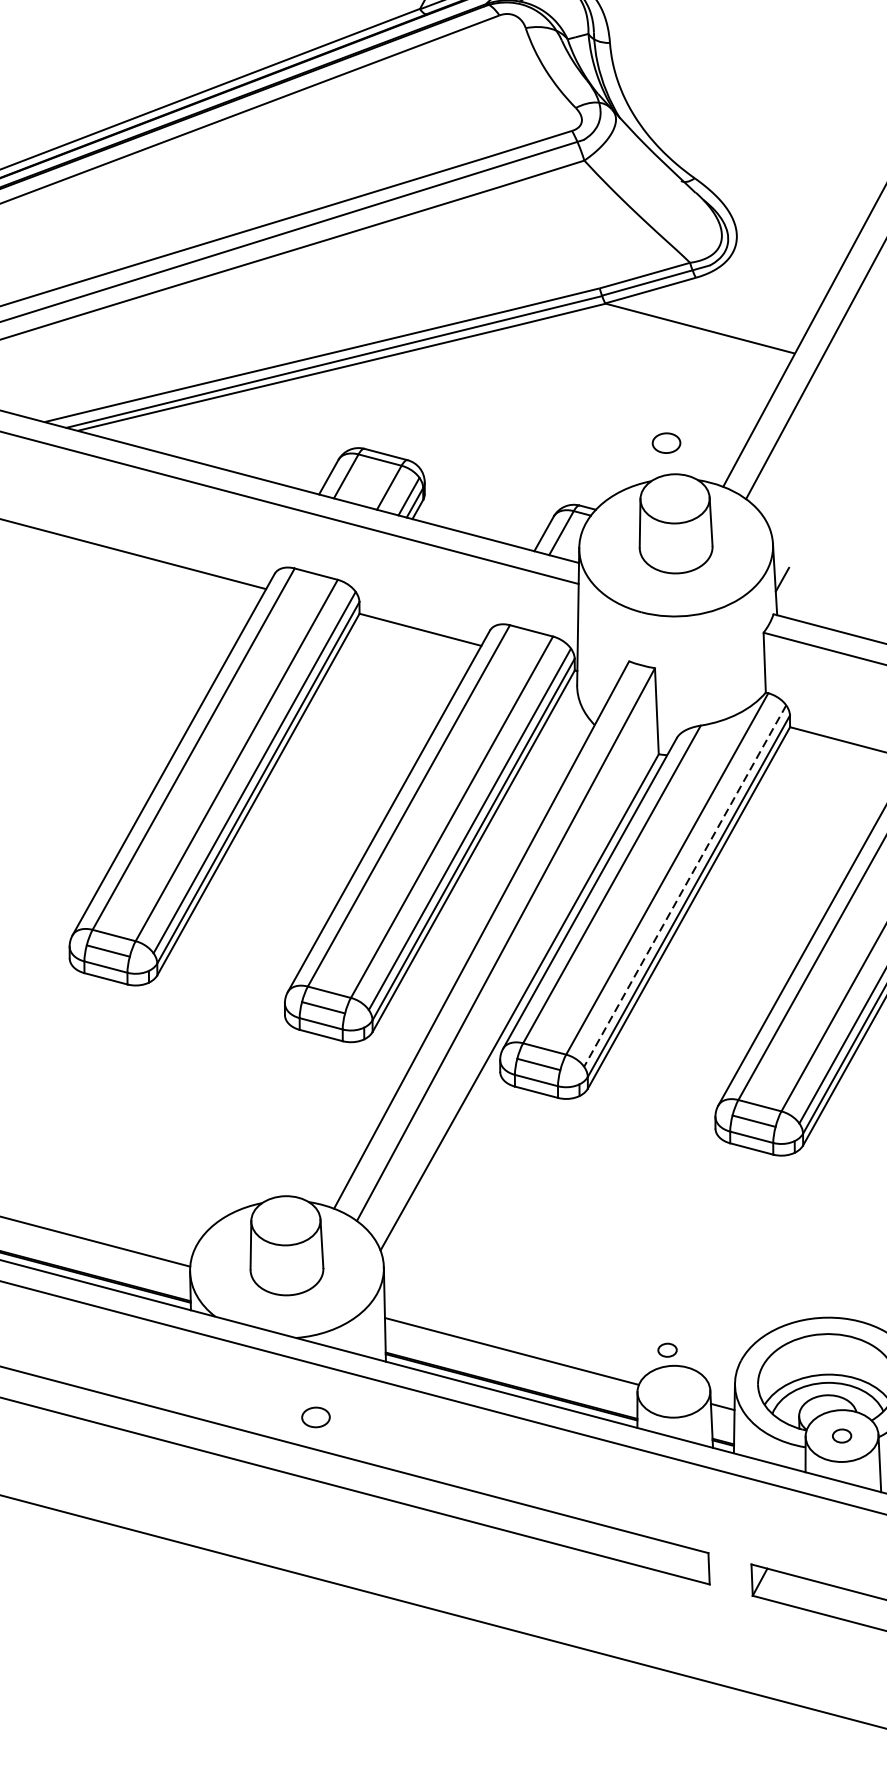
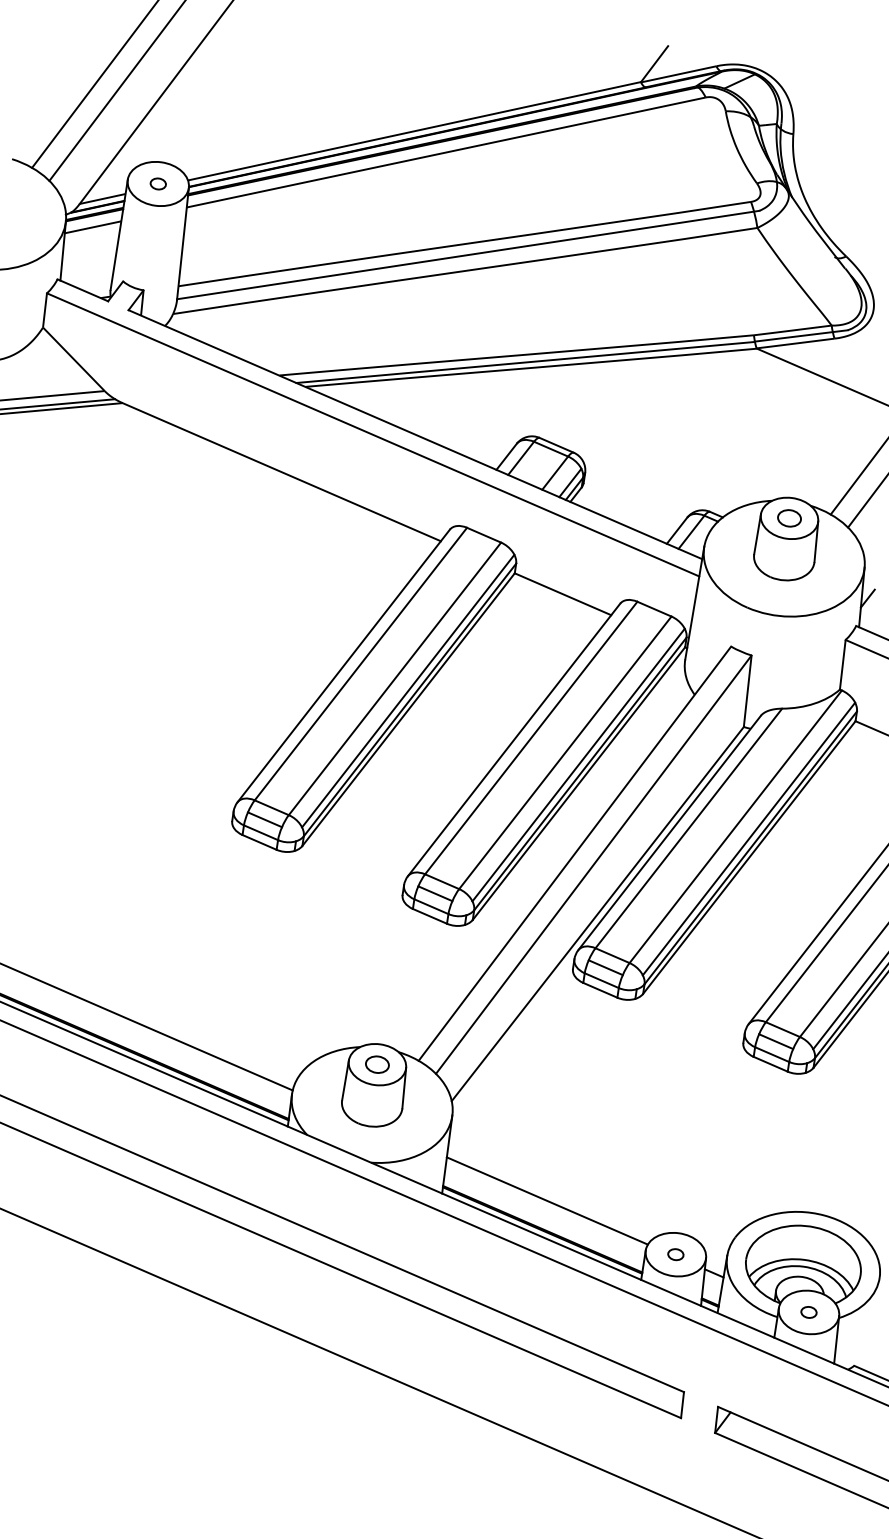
part: (666, 443) -> (789, 518), moved
line: (685, 886) -> (749, 839), dashed -> solid
part: (667, 1350) -> (675, 1254), moved
part: (316, 1417) -> (377, 1064), moved

